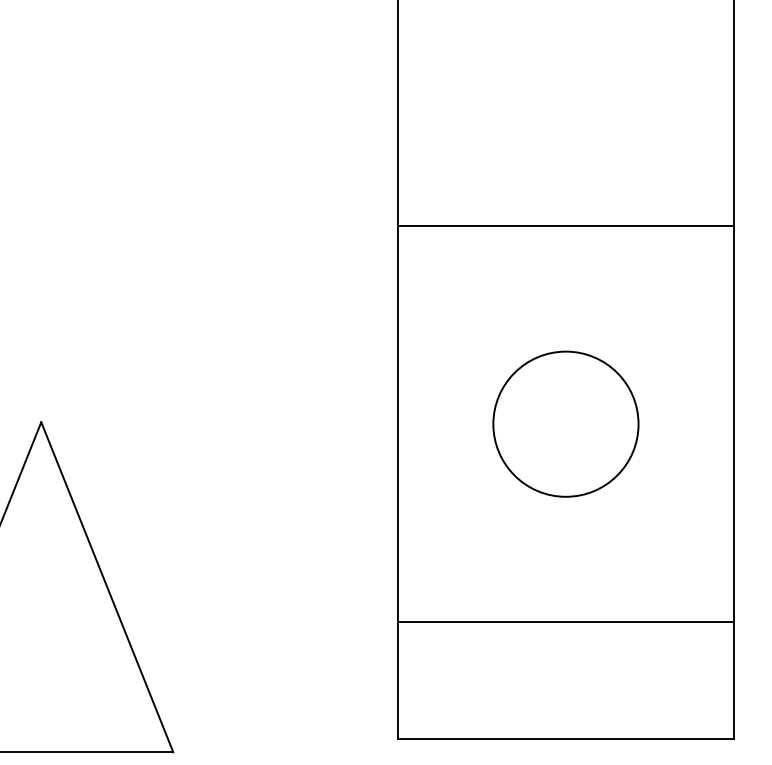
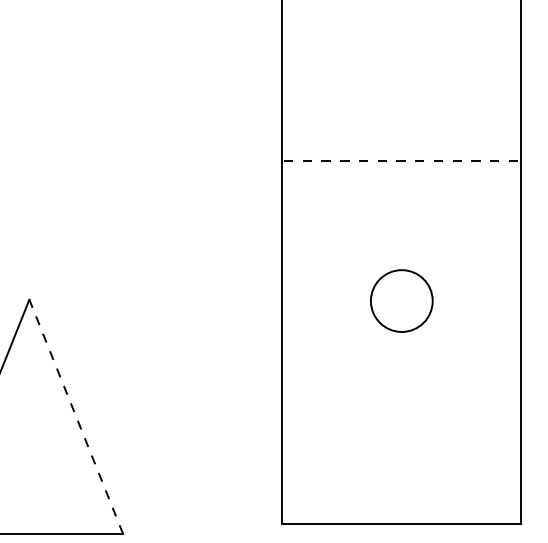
line: (565, 226) -> (401, 160), solid -> dashed
circle: (565, 423) -> (401, 300), size x0.6
line: (107, 586) -> (76, 416), solid -> dashed
line: (565, 622) -> (401, 441), removed

